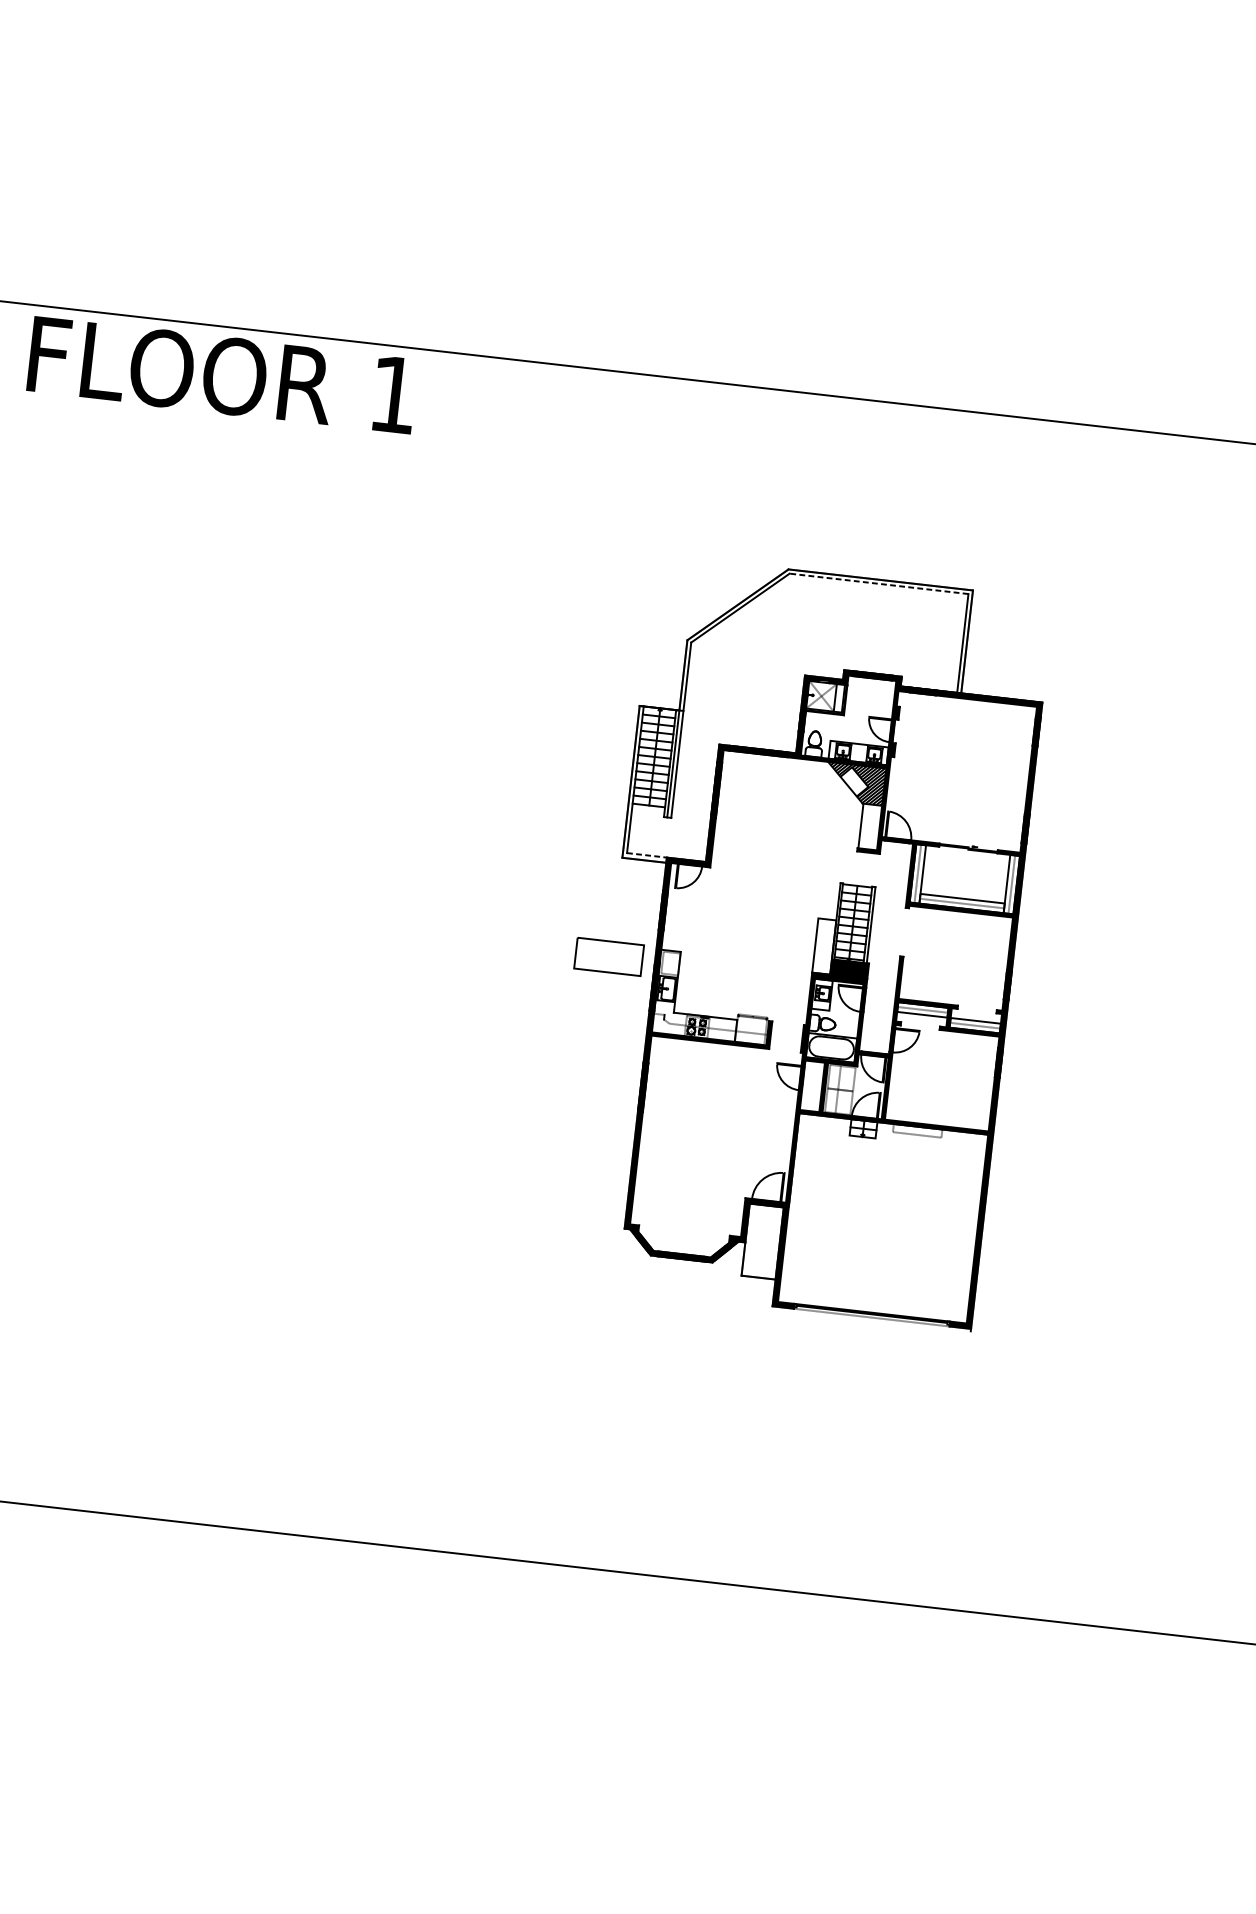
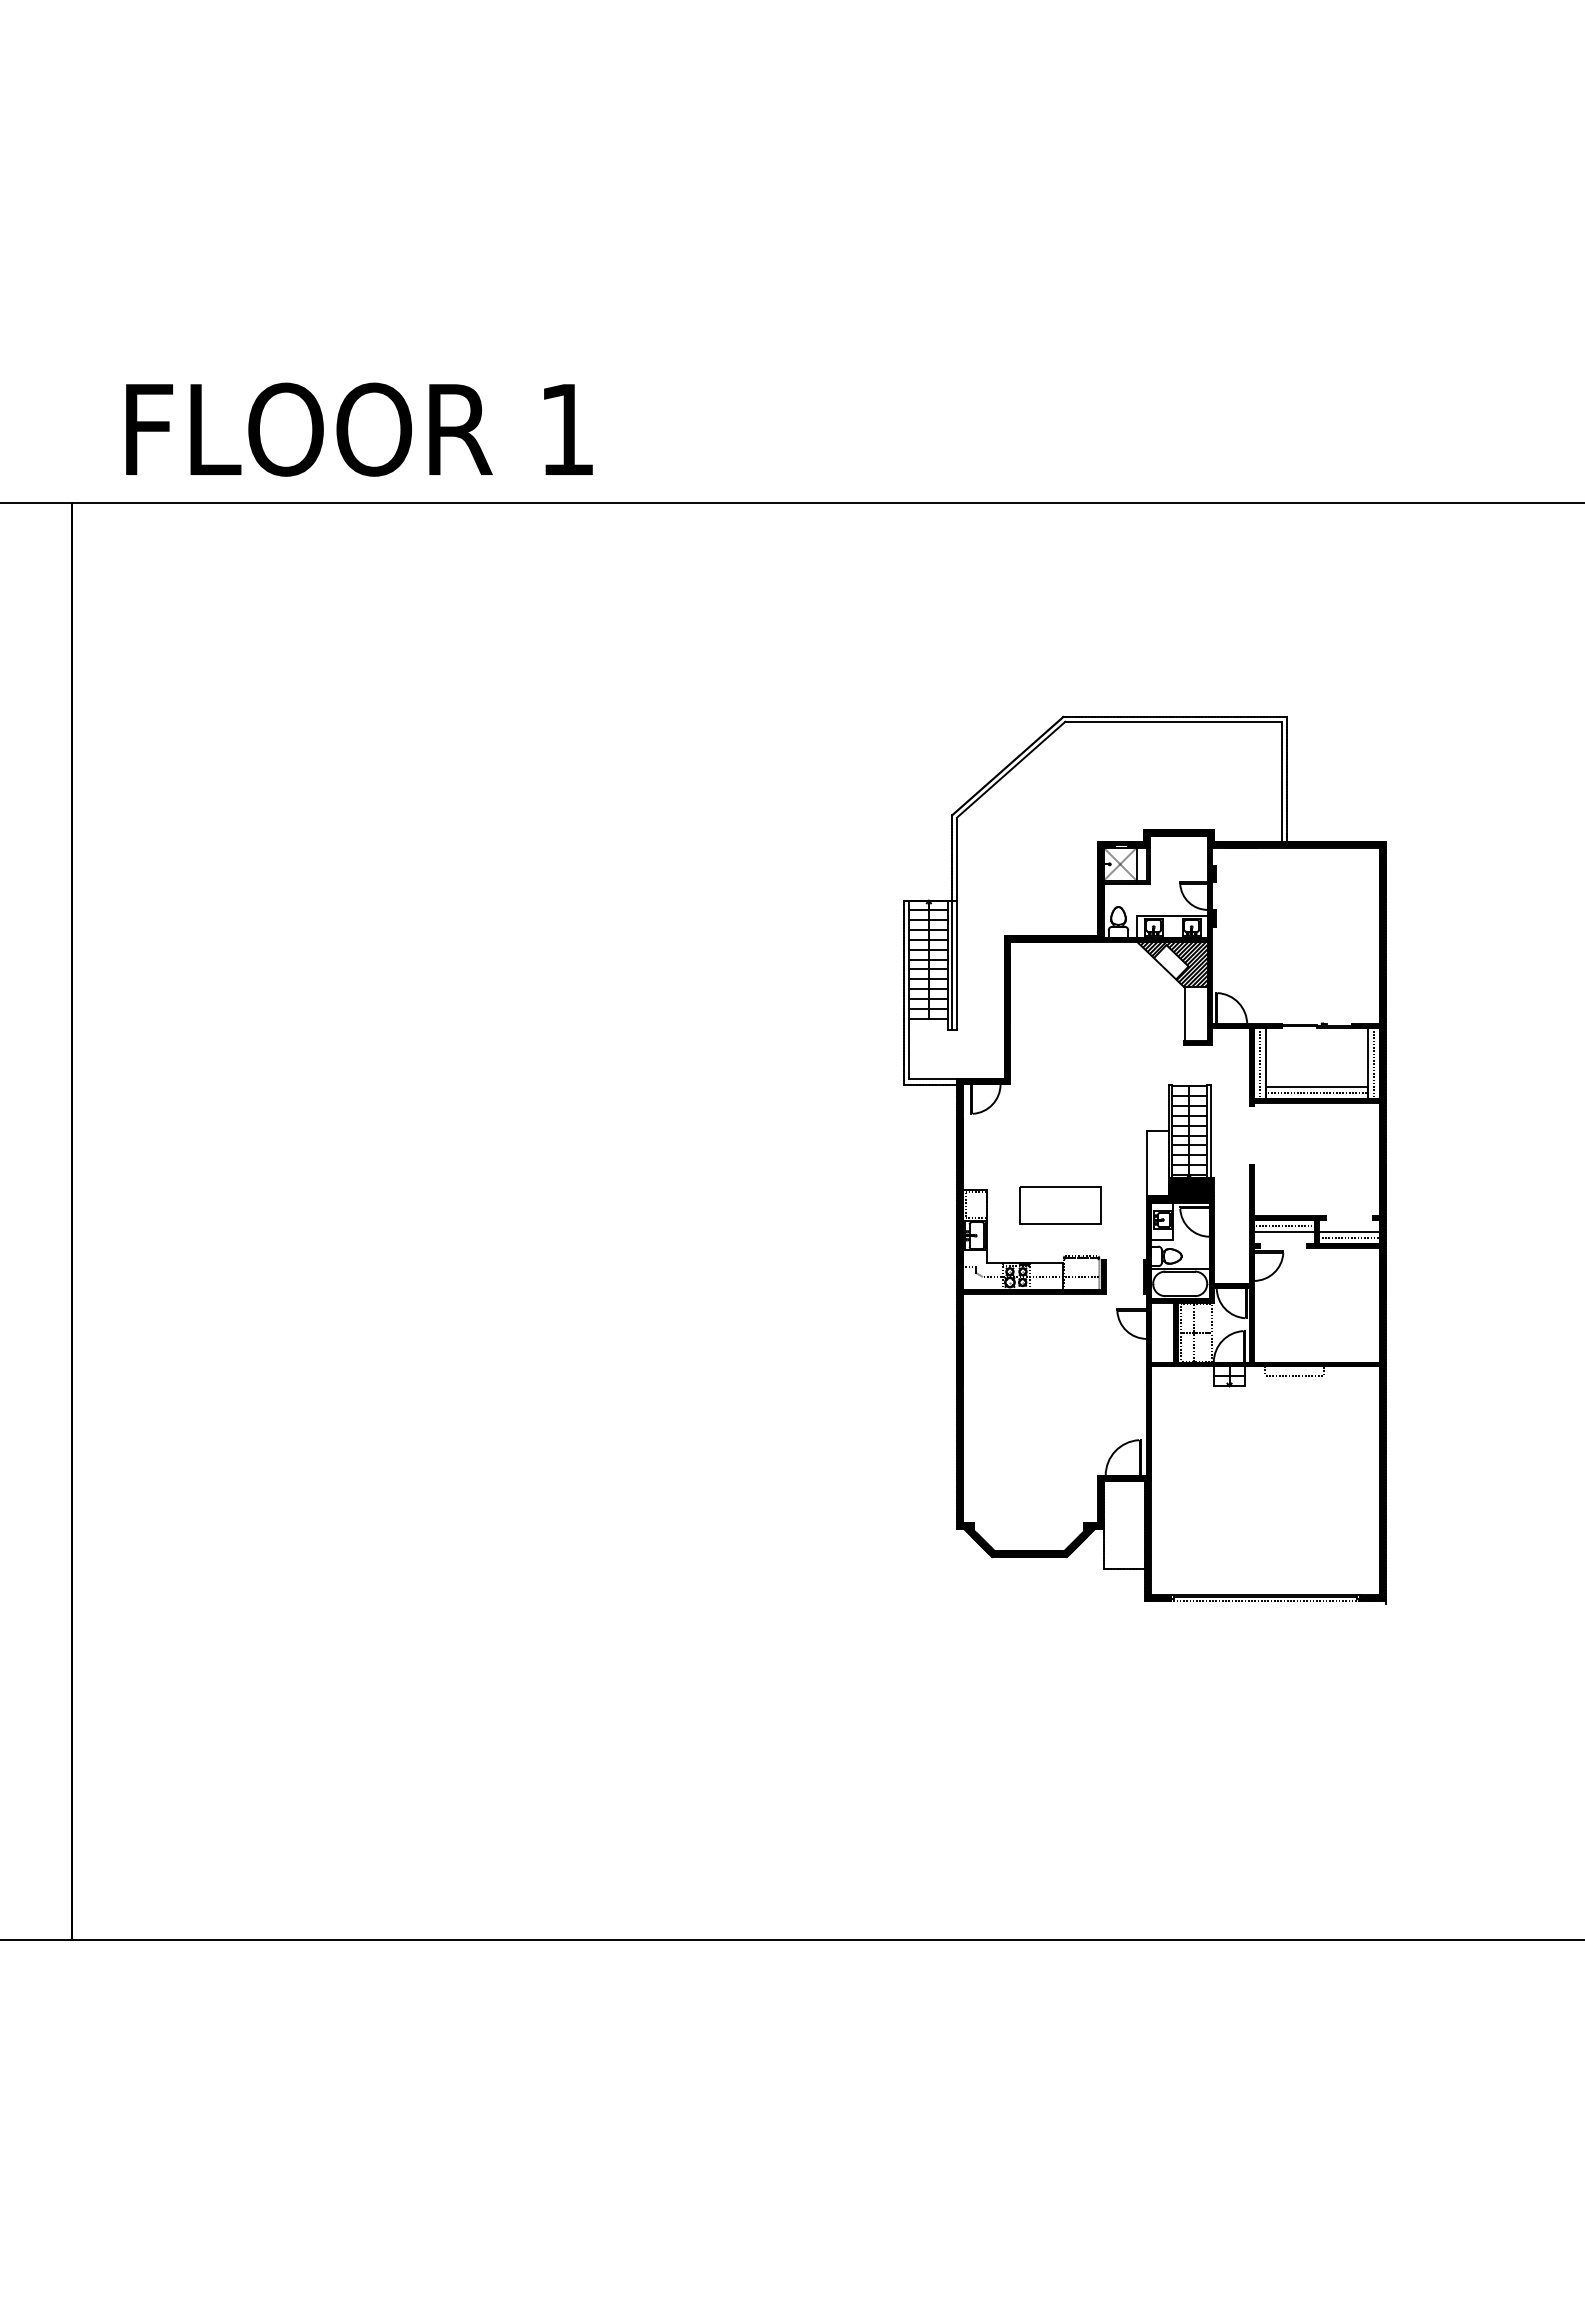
text: (222, 375) -> (359, 429), moved
line: (878, 583) -> (1173, 721), dashed -> solid
line: (647, 855) -> (933, 1078), dashed -> solid
part: (609, 957) -> (1060, 1205), moved

